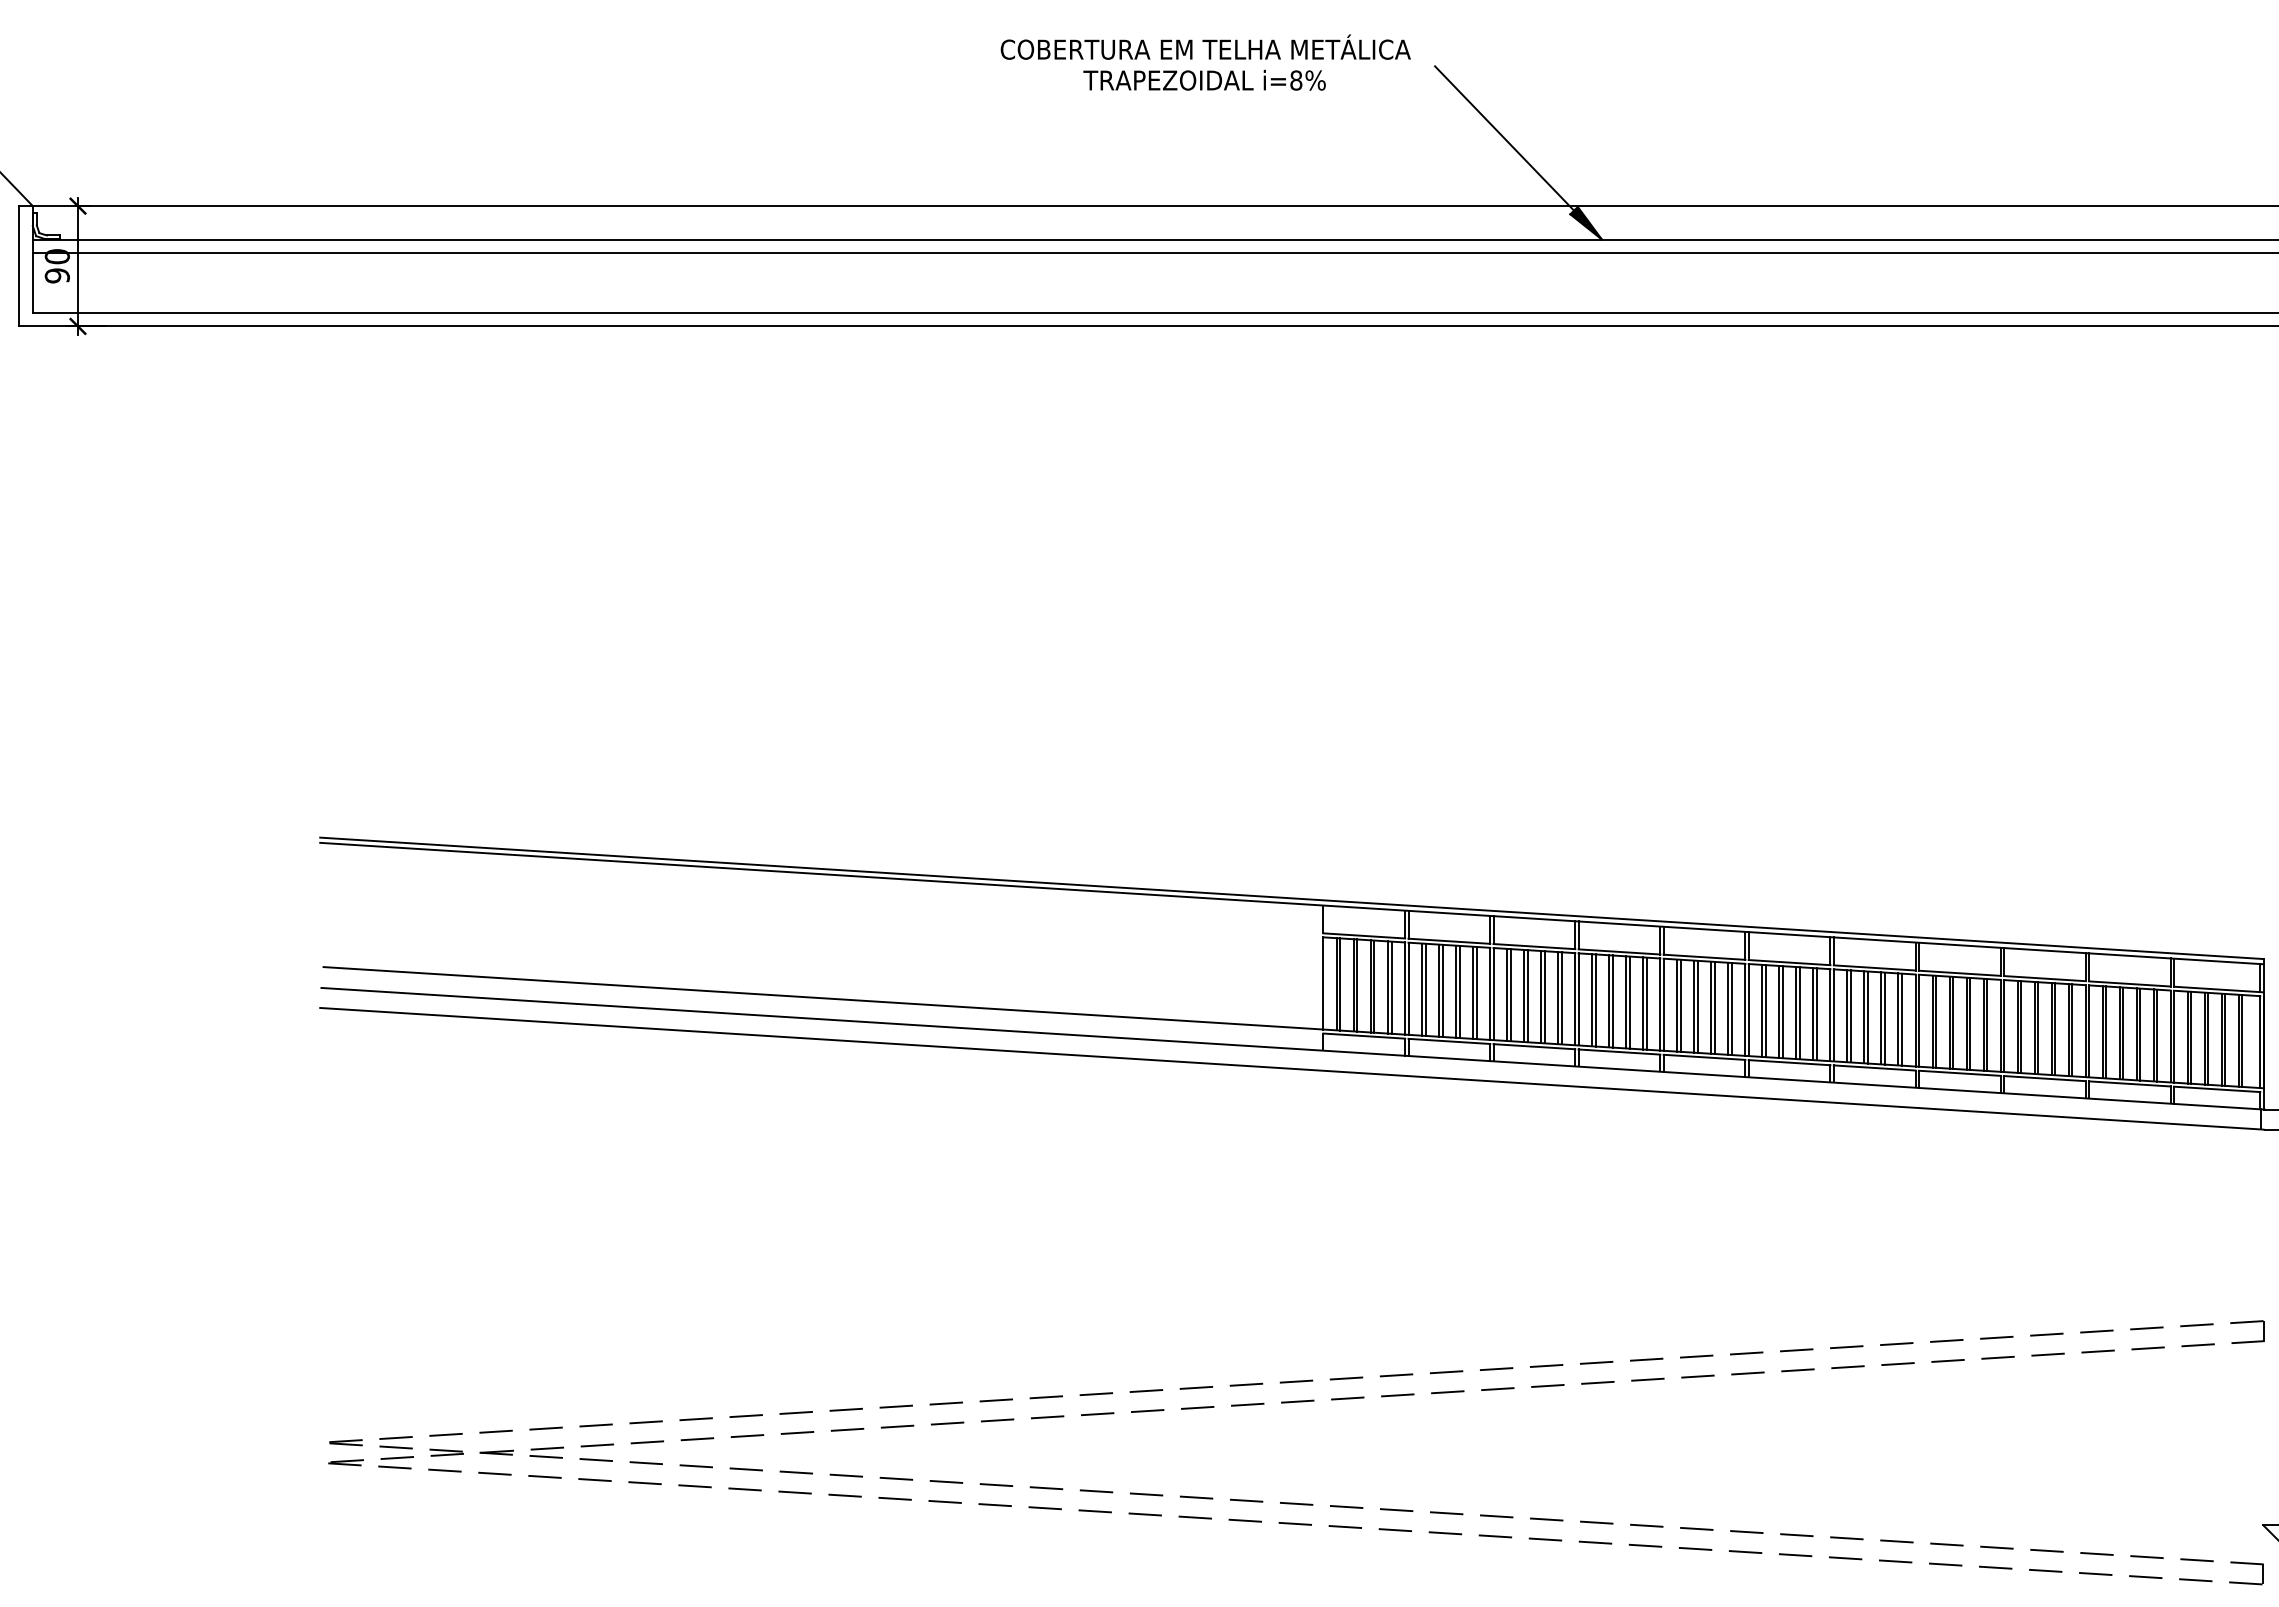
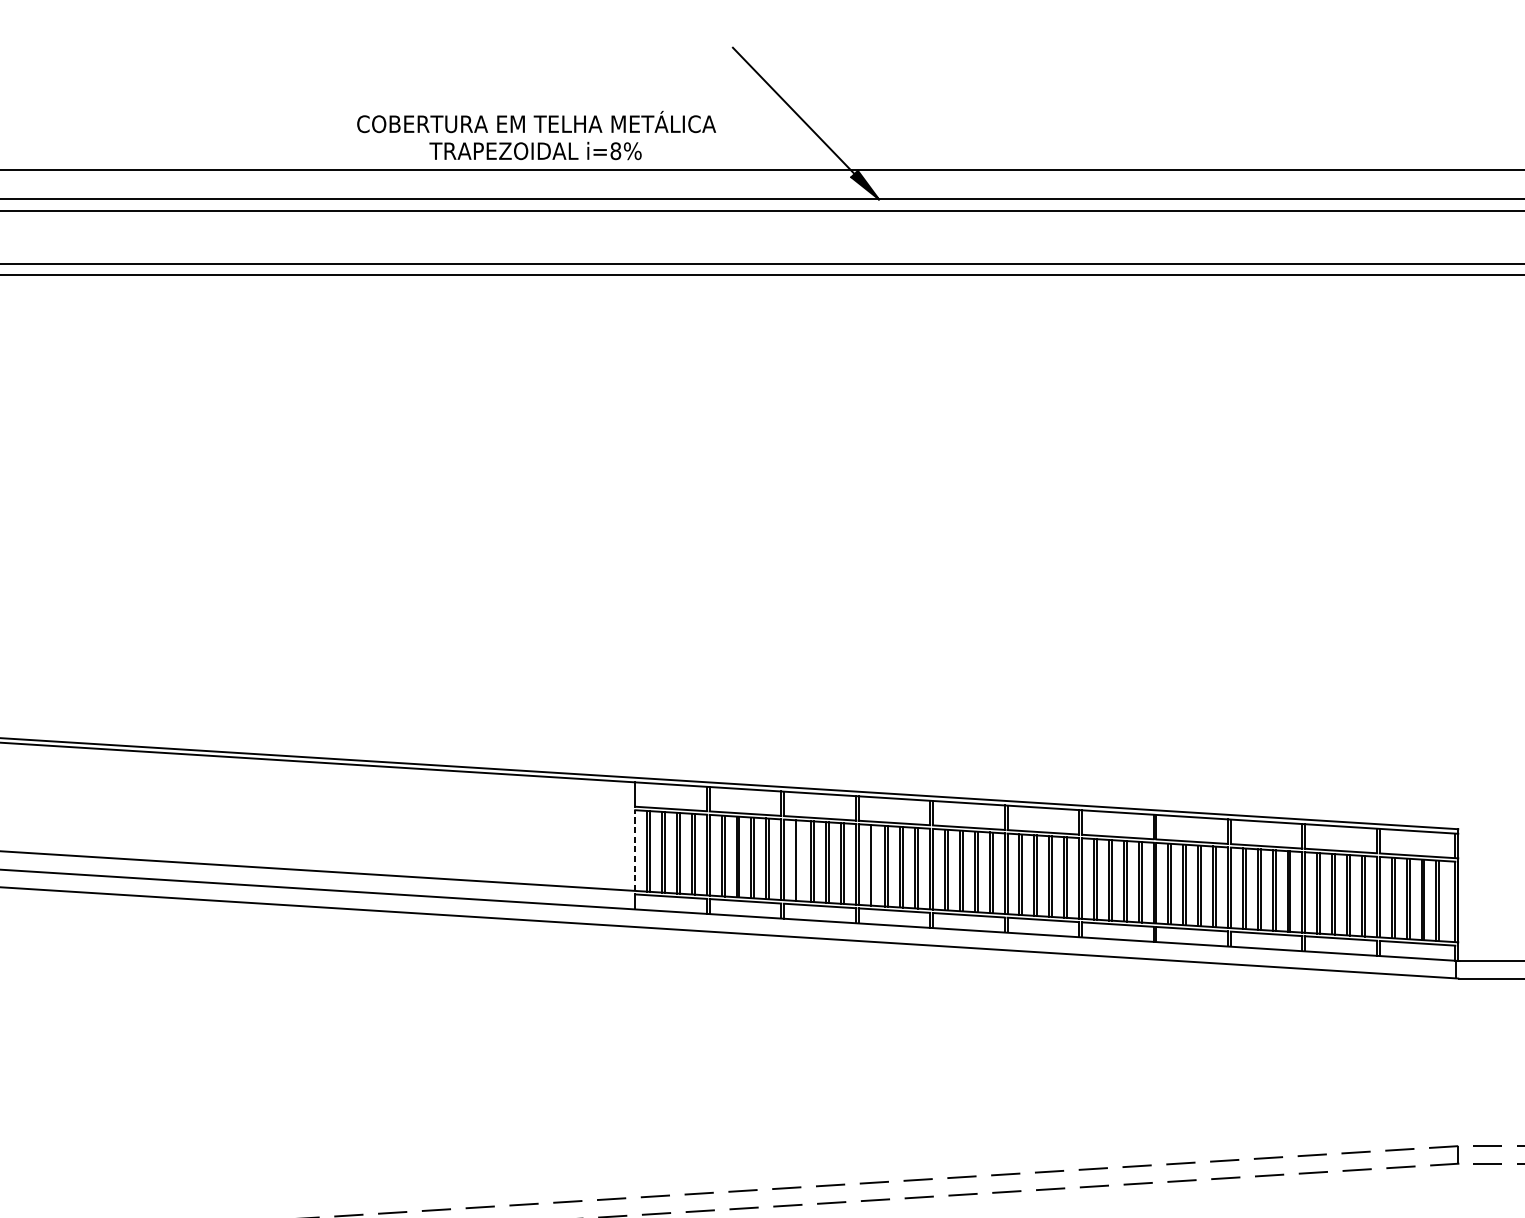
text: (1205, 62) -> (536, 135), moved
line: (1323, 982) -> (635, 849), solid -> dashed
line: (1510, 995) -> (798, 861), removed
line: (1595, 1000) -> (873, 865), removed

